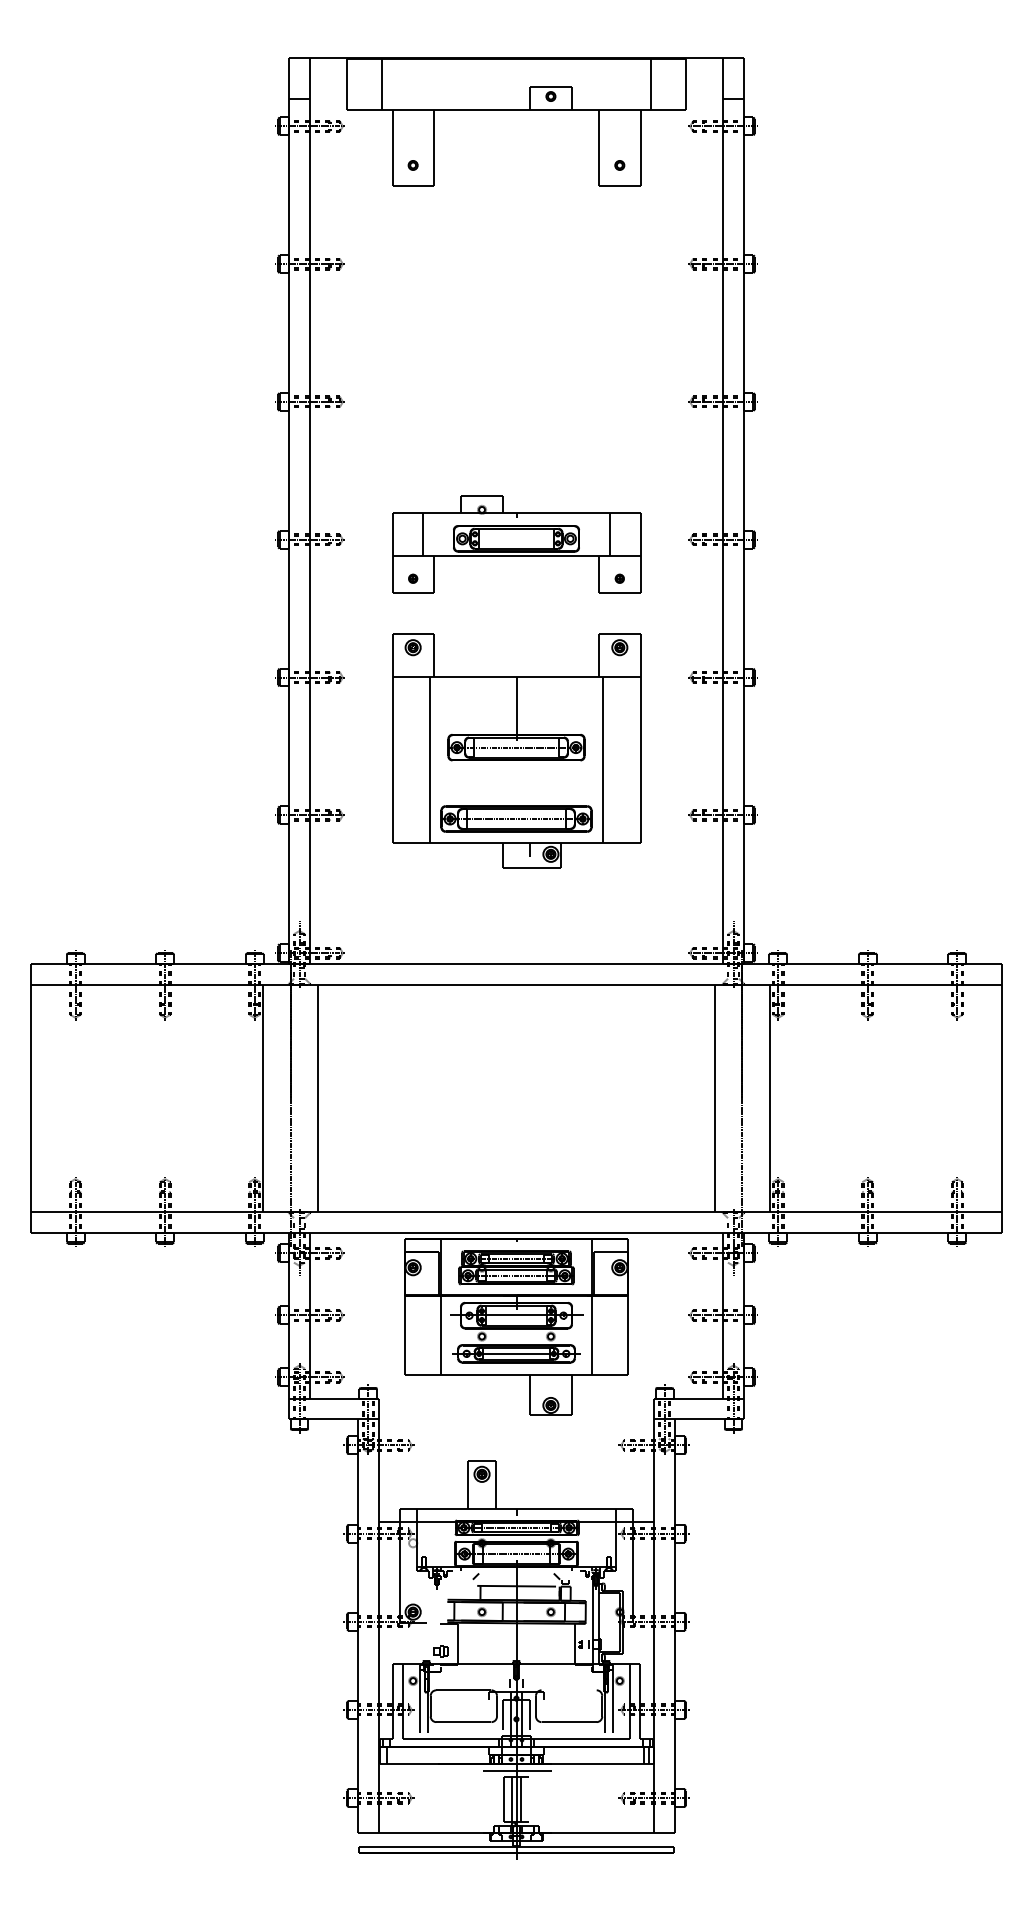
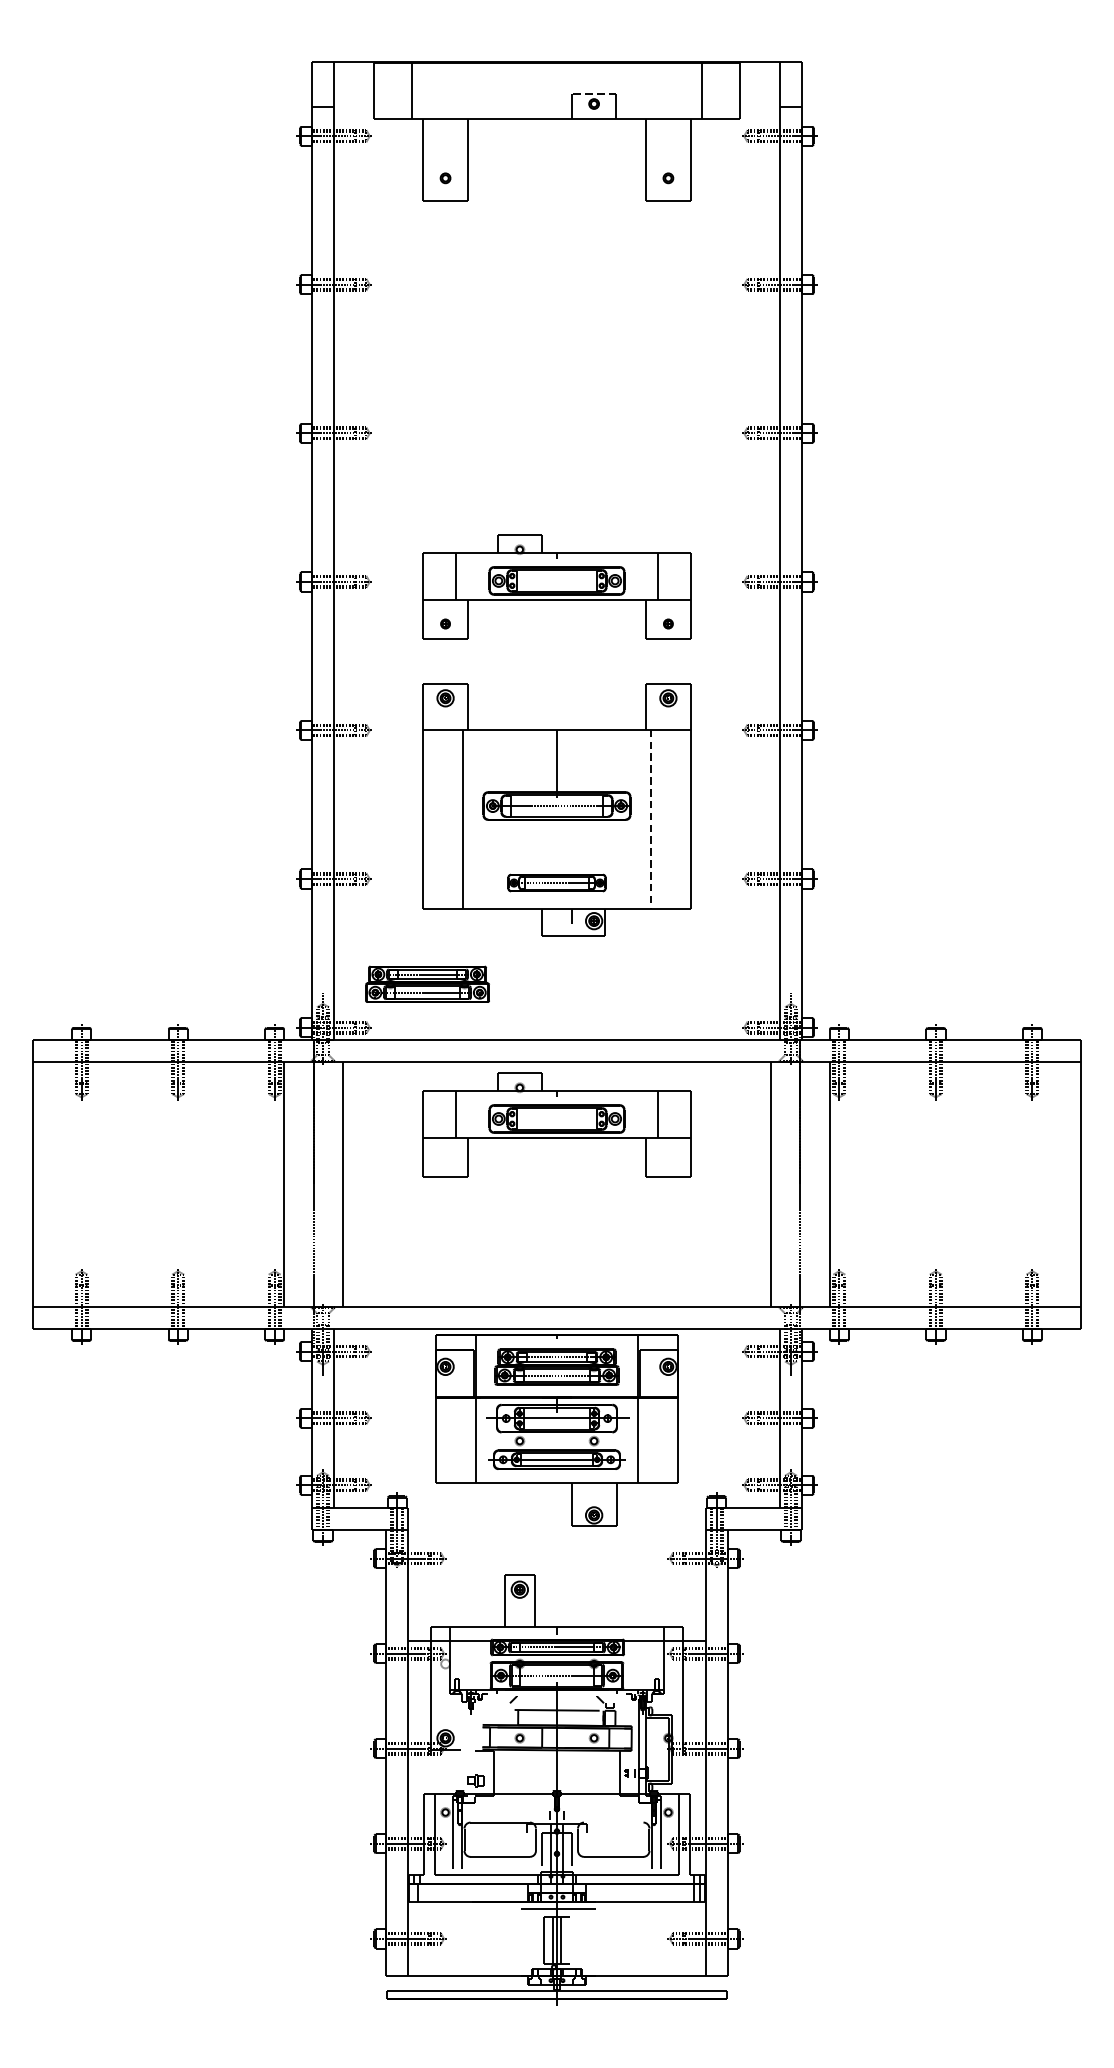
line: (550, 86) -> (593, 93), solid -> dashed
line: (603, 760) -> (650, 819), solid -> dashed
part: (516, 818) -> (557, 882), size x0.6
part: (396, 912) -> (427, 983), added
part: (516, 1043) -> (557, 1125), added

